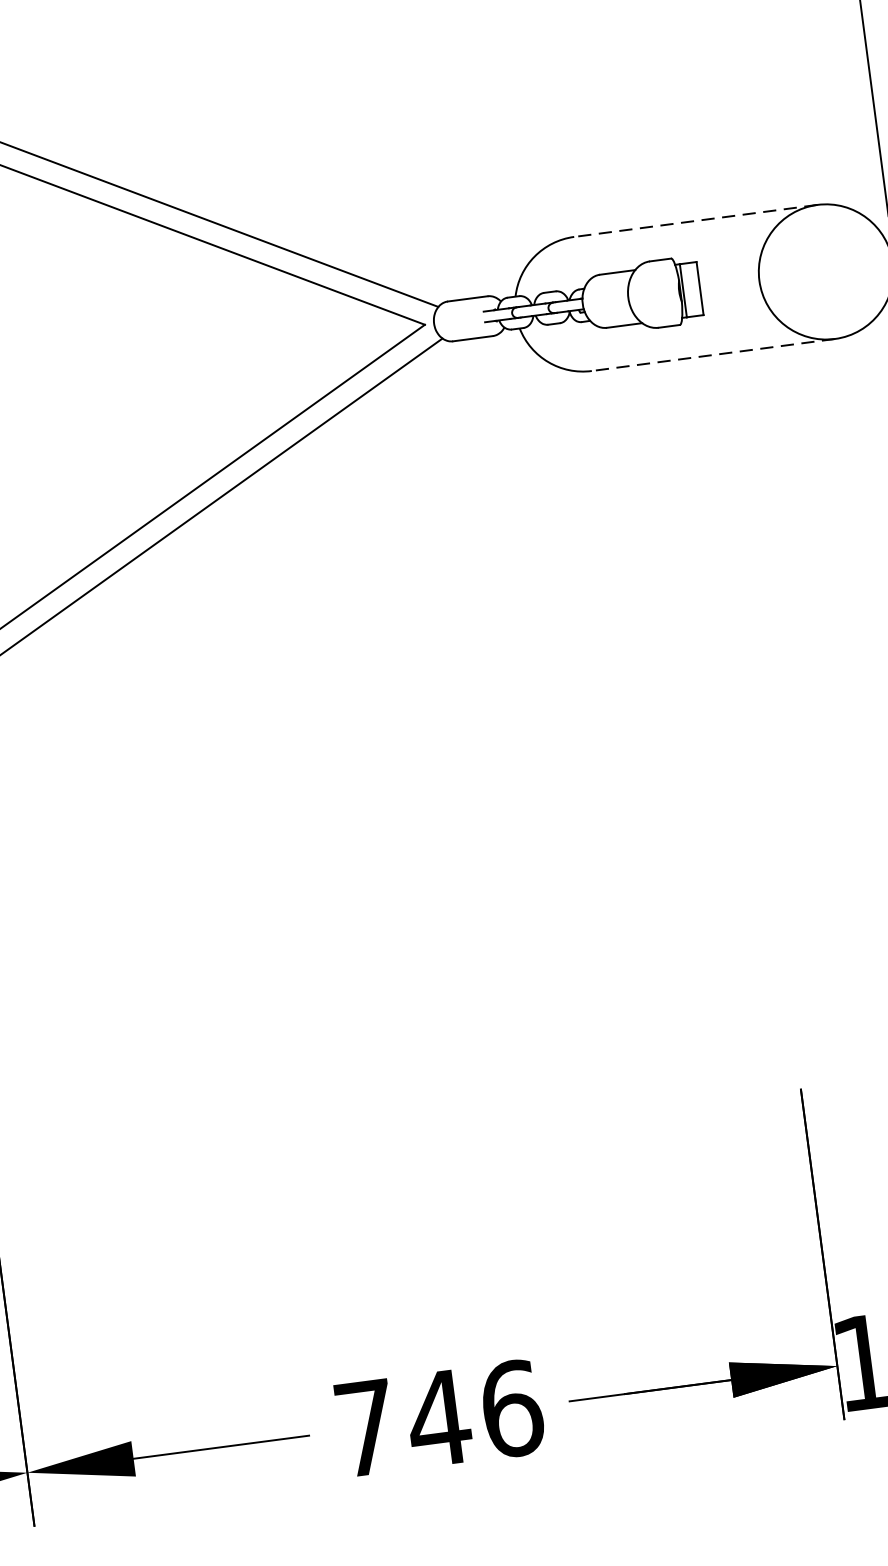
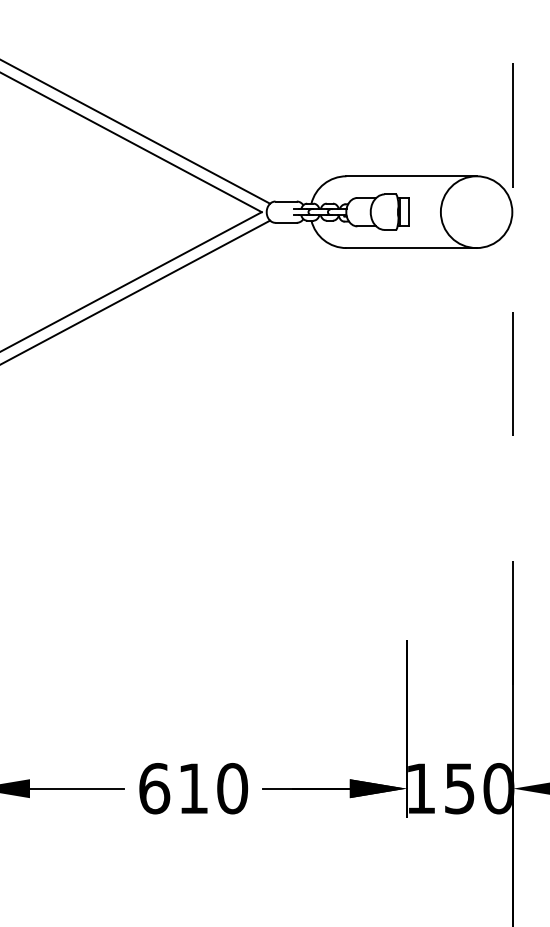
line: (695, 221) -> (411, 176), dashed -> solid
line: (713, 355) -> (411, 248), dashed -> solid
text: (439, 1418) -> (193, 788), 746 -> 610

